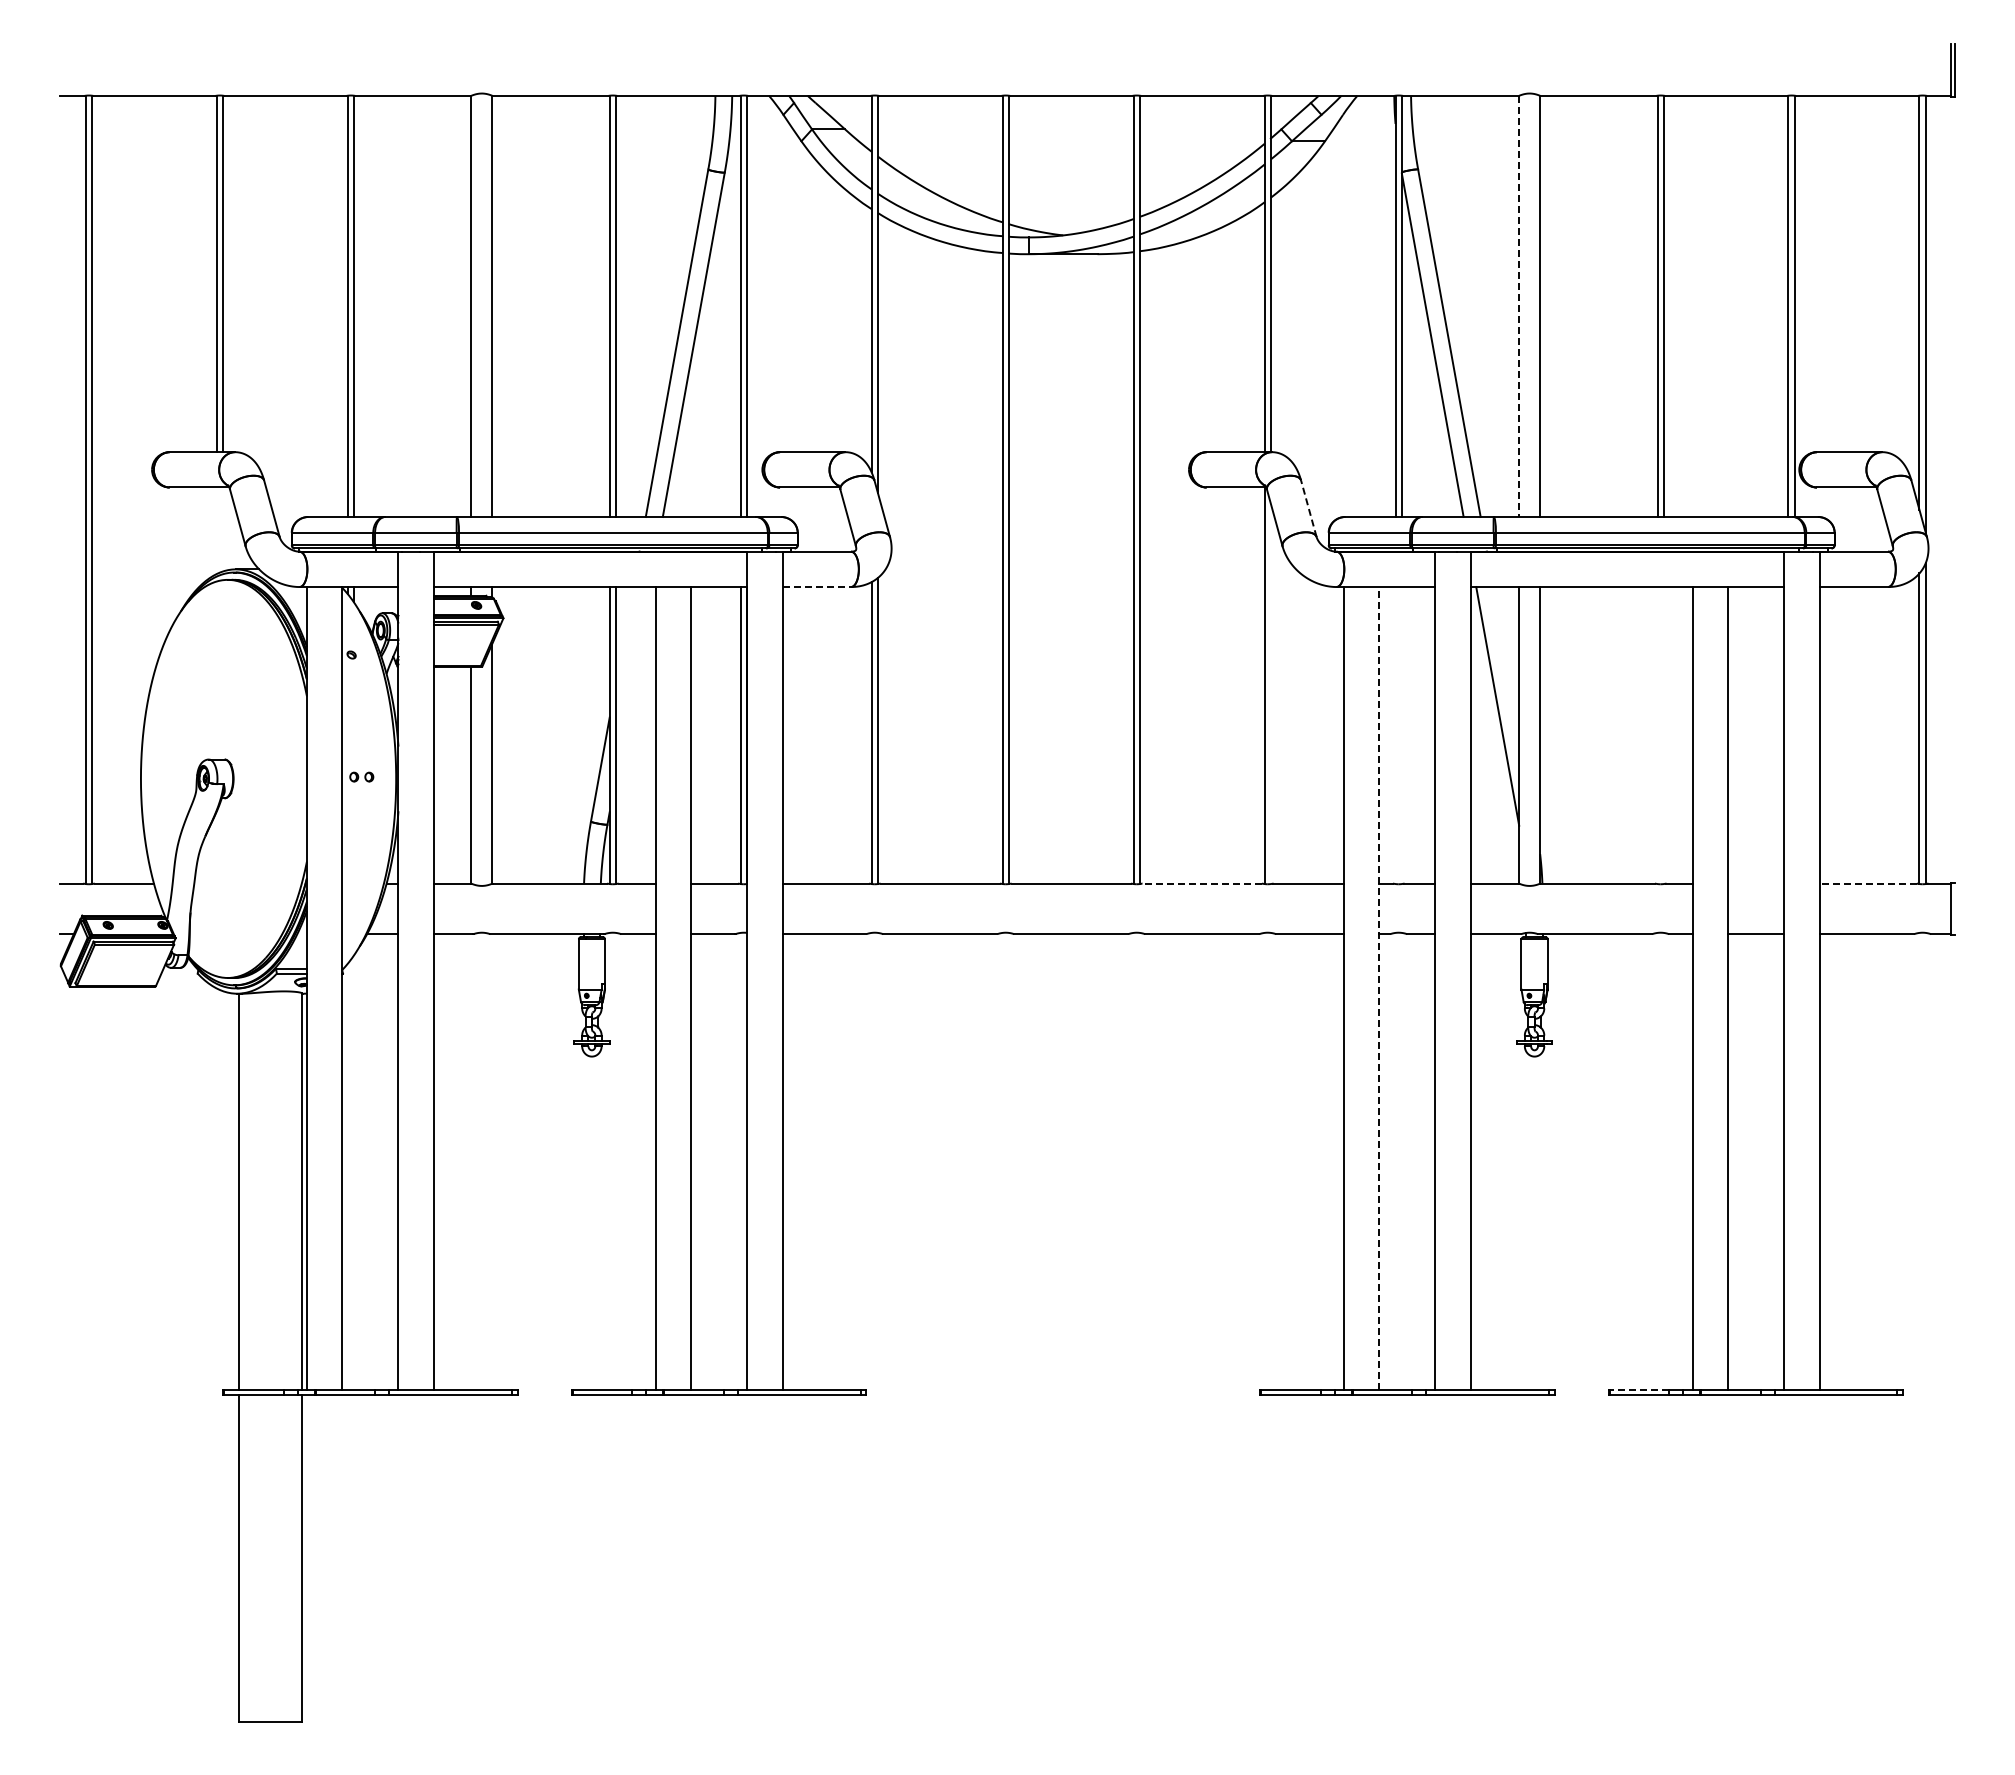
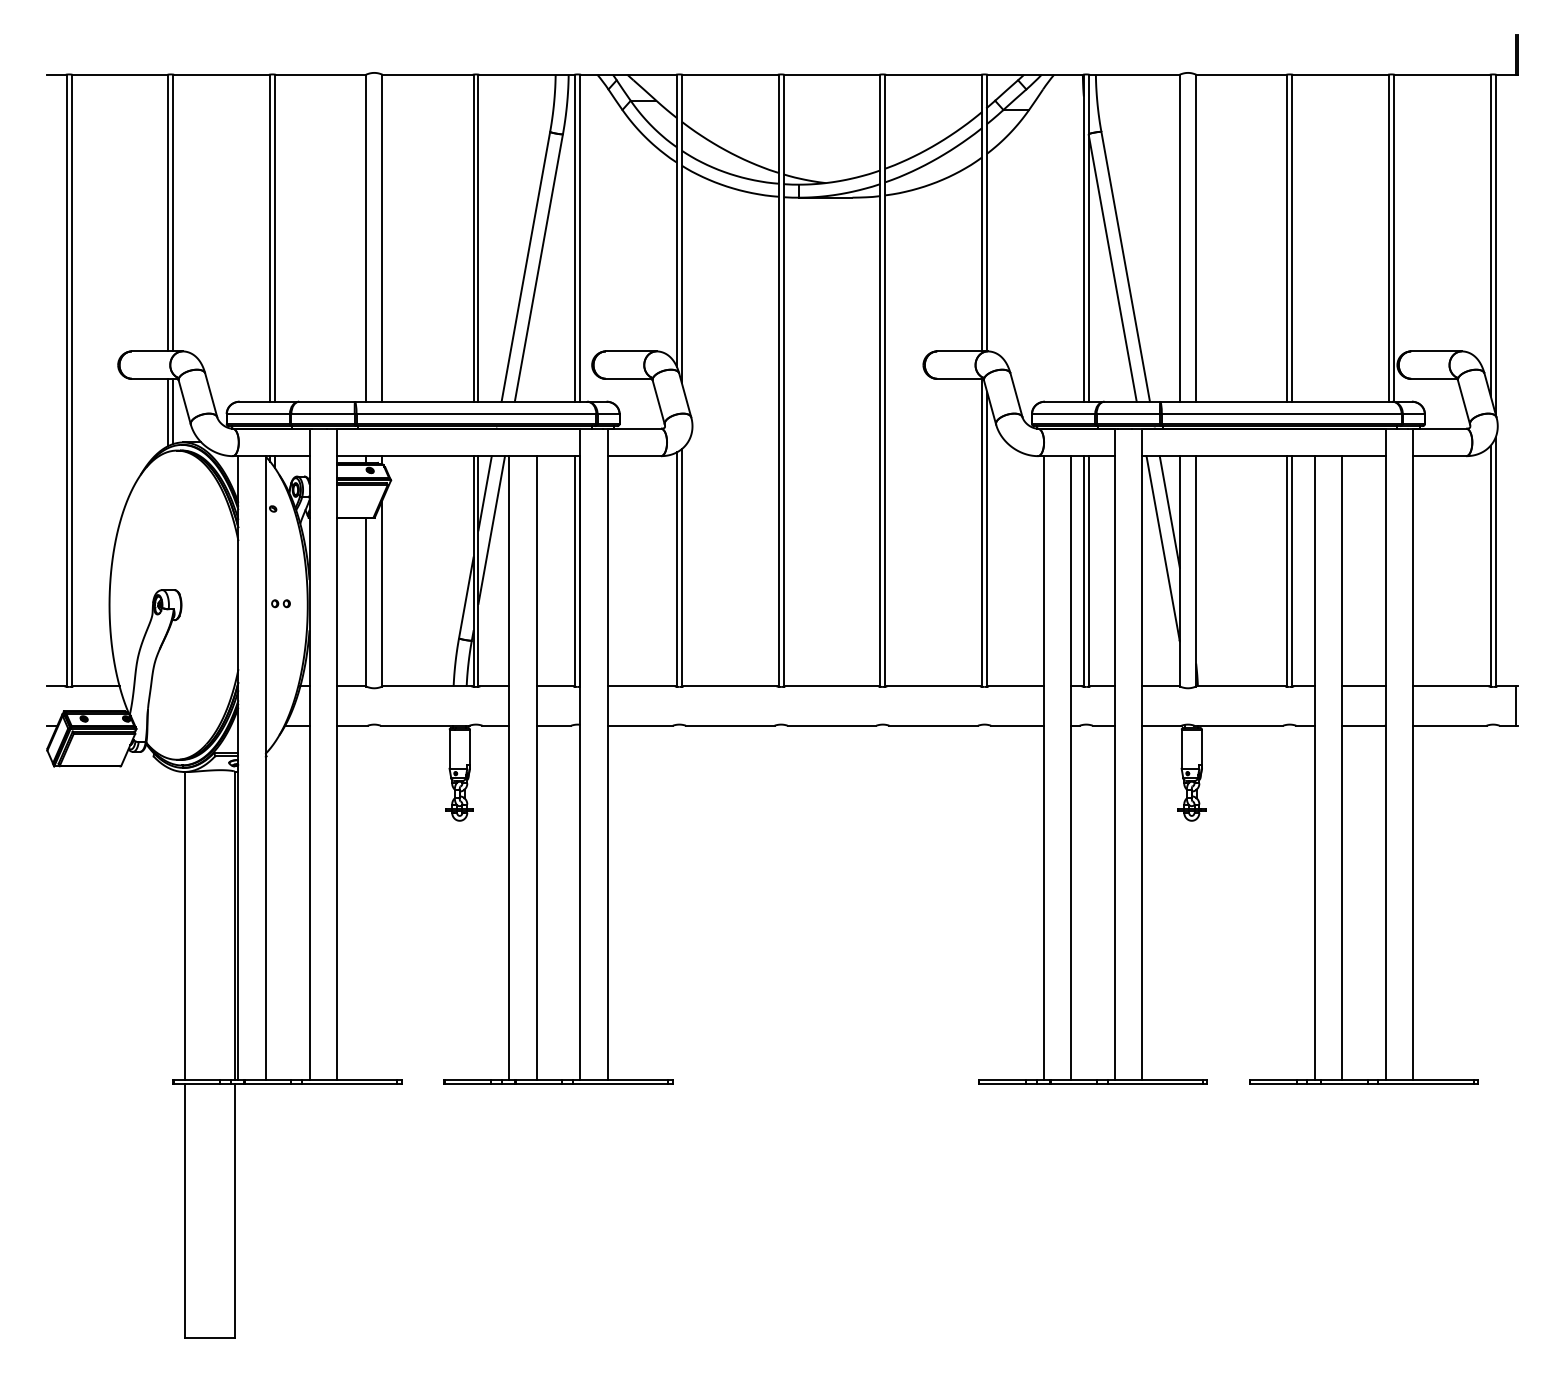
line: (1519, 306) -> (1180, 238), dashed -> solid
line: (1308, 508) -> (1016, 395), dashed -> solid
line: (223, 529) -> (173, 411), added
line: (216, 530) -> (168, 412), added
line: (817, 587) -> (634, 456), dashed -> solid
line: (624, 634) -> (485, 493), added
line: (1506, 659) -> (1170, 512), added
line: (633, 682) -> (492, 530), added
line: (1270, 693) -> (986, 538), added
line: (1395, 735) -> (1083, 571), added
line: (1401, 735) -> (1088, 571), added
line: (1657, 735) -> (1287, 571), added
line: (1663, 735) -> (1291, 571), added
line: (1202, 883) -> (933, 686), dashed -> solid
line: (1756, 883) -> (1364, 686), added
line: (1868, 883) -> (1451, 686), dashed -> solid
line: (1379, 987) -> (1071, 767), dashed -> solid
line: (1639, 1389) -> (1273, 1079), dashed -> solid

